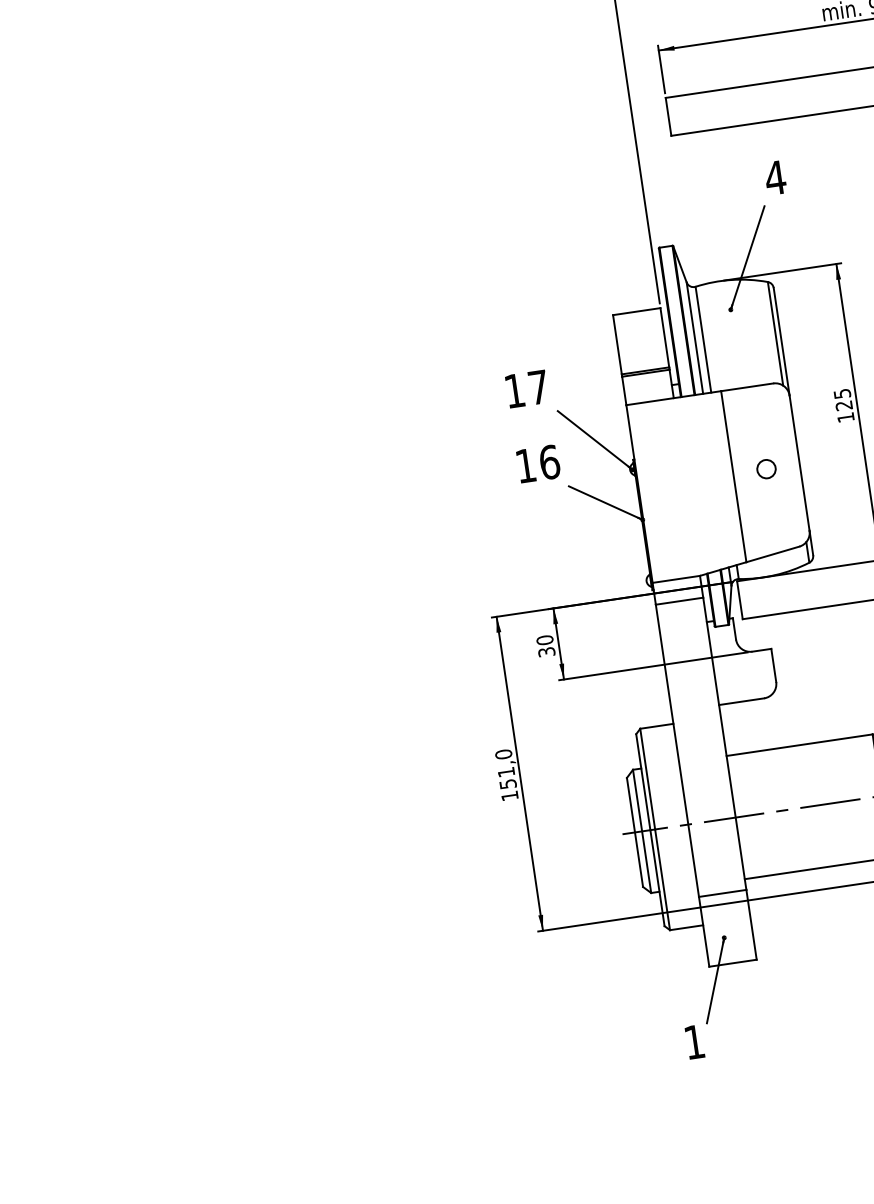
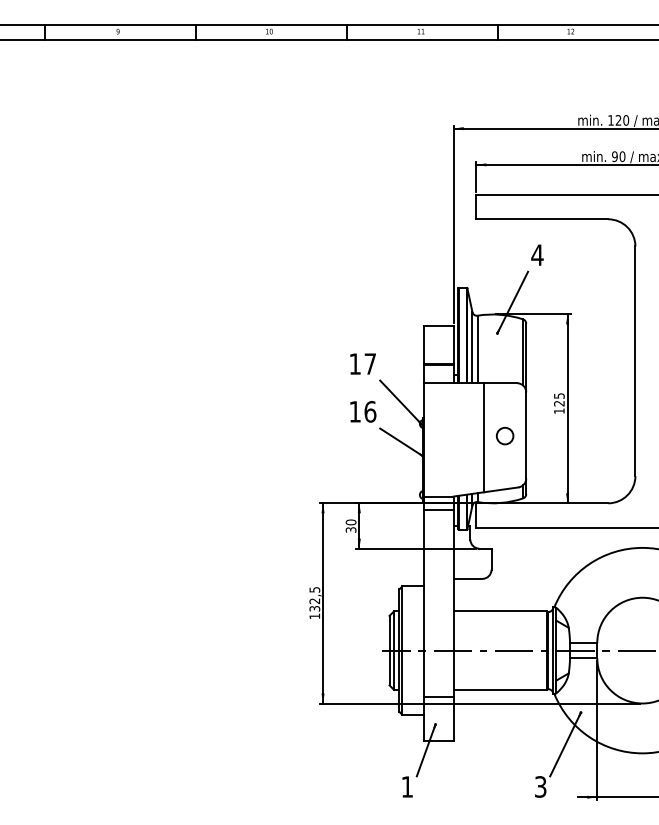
circle: (765, 468) -> (504, 435), size x1.43
text: (505, 769) -> (314, 599), 151,0 -> 132,5

